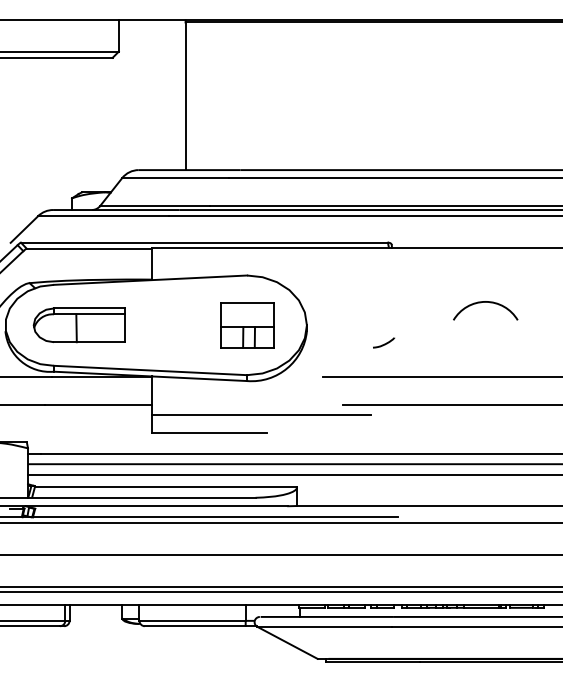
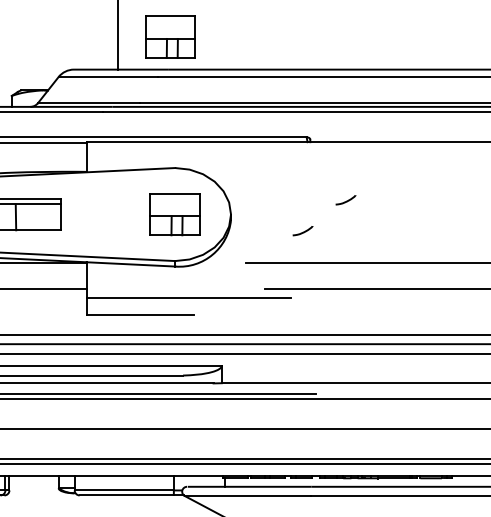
part: (242, 135) -> (170, 37), added
arc: (485, 302) -> (397, 193), removed
curve: (430, 310) -> (346, 200), added

